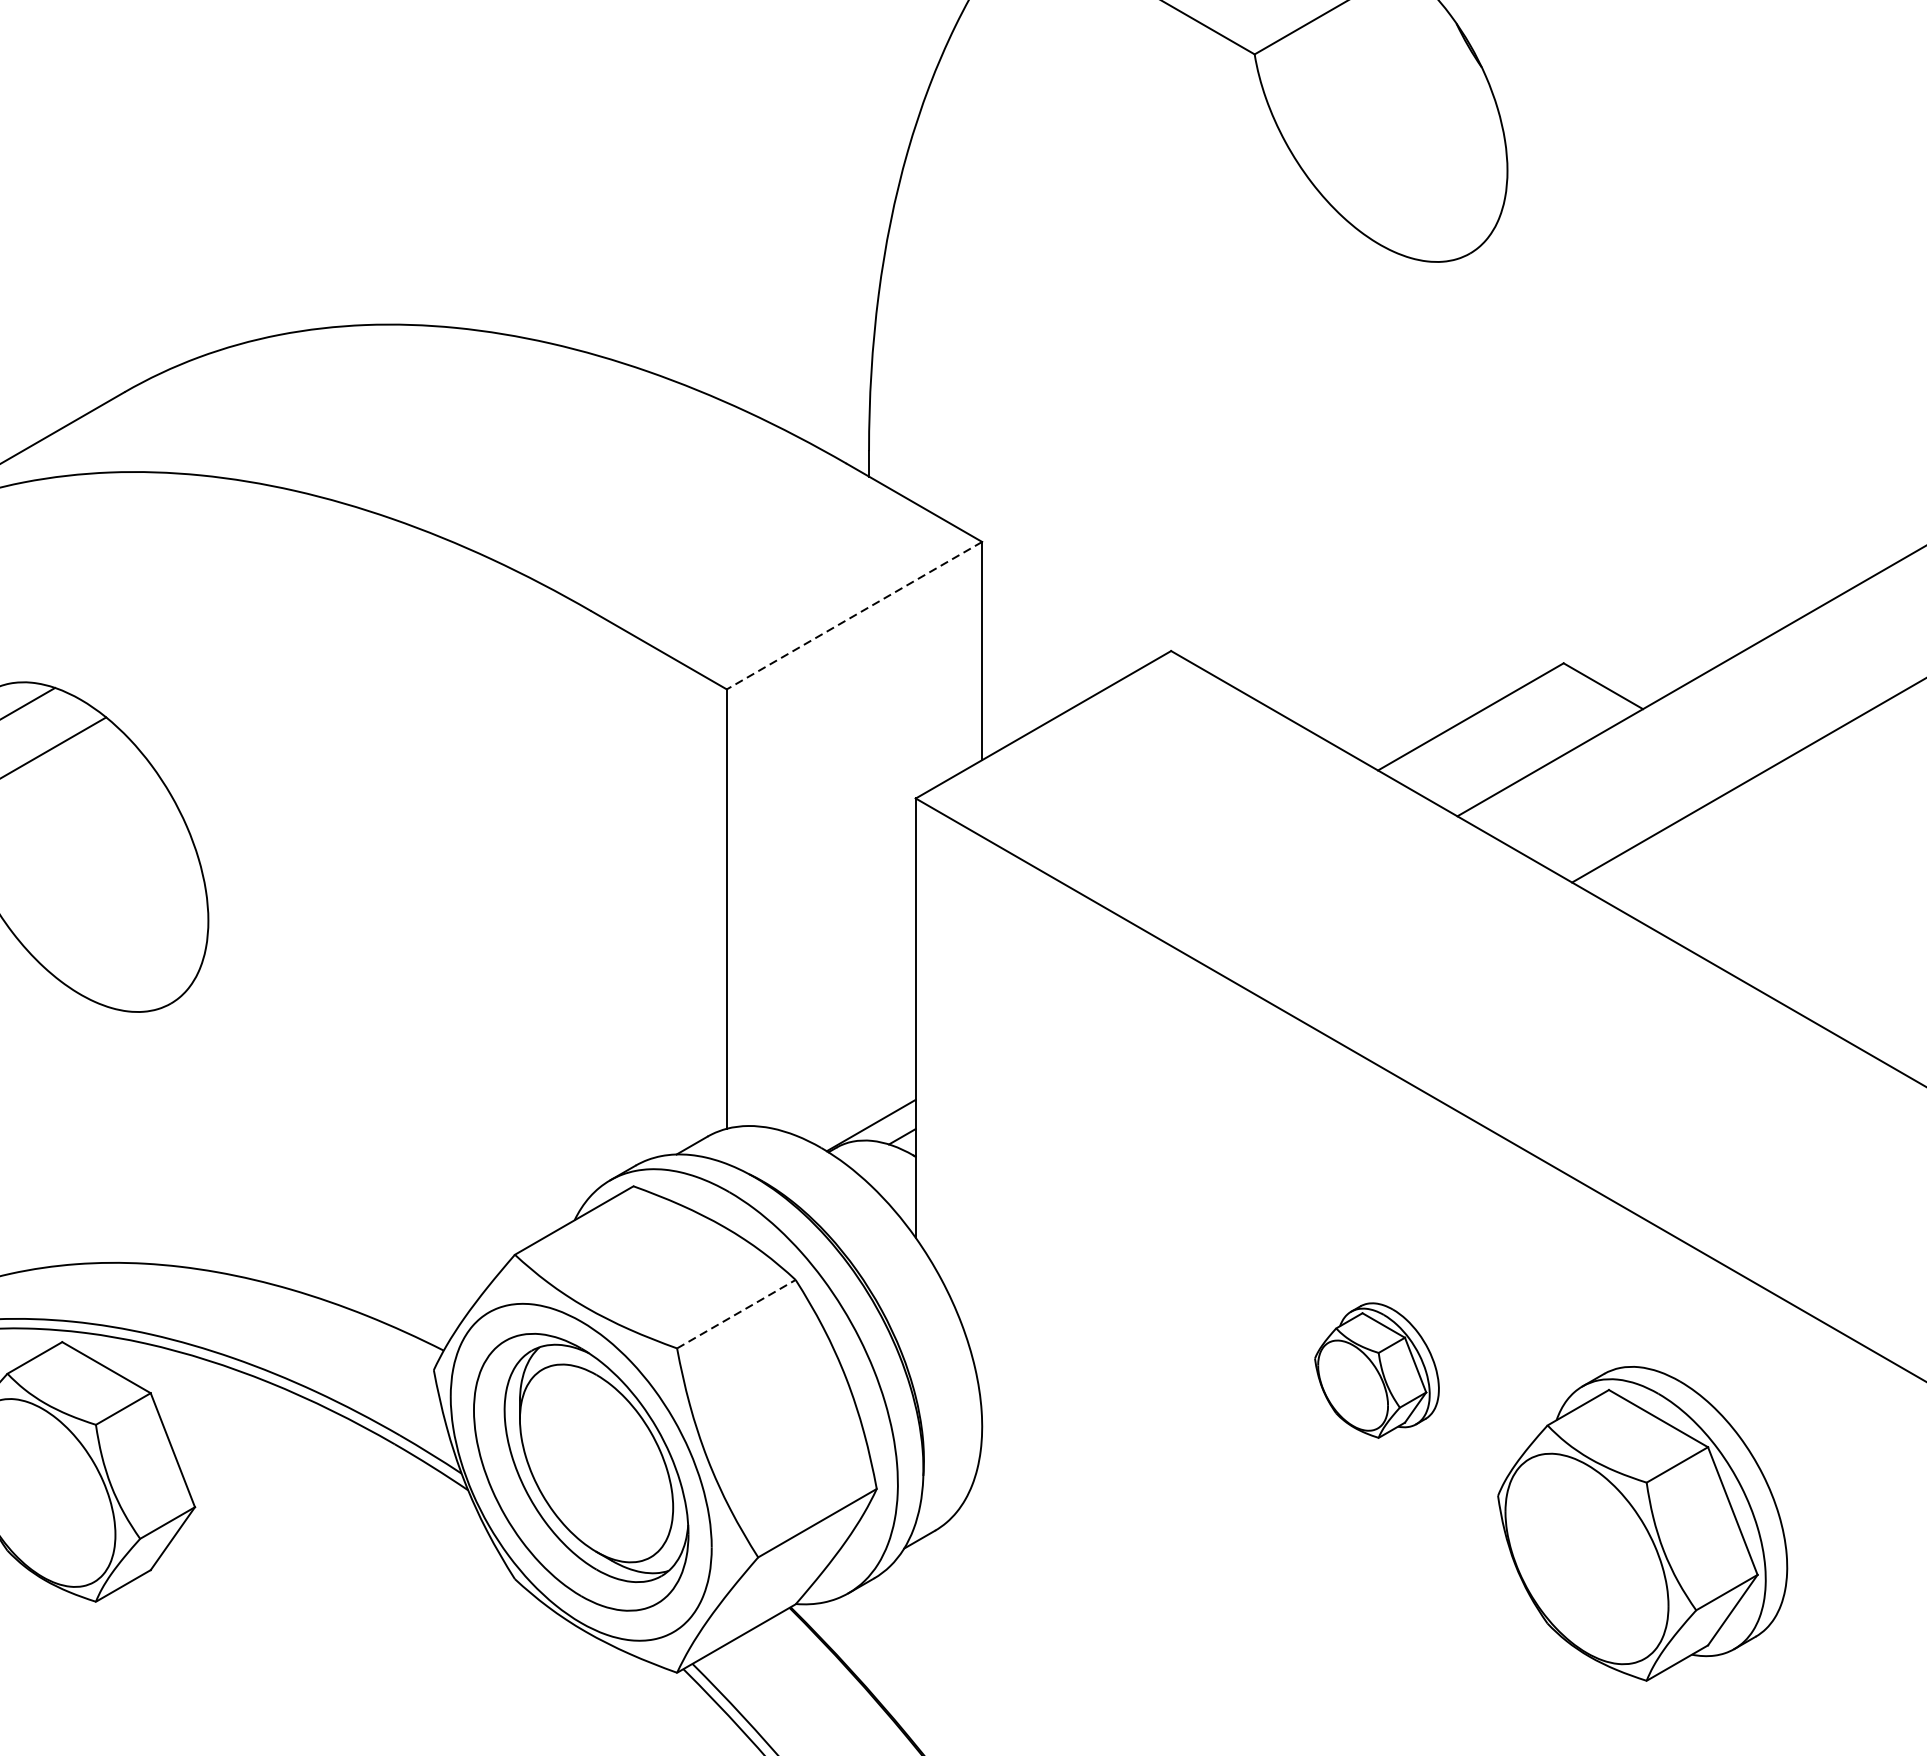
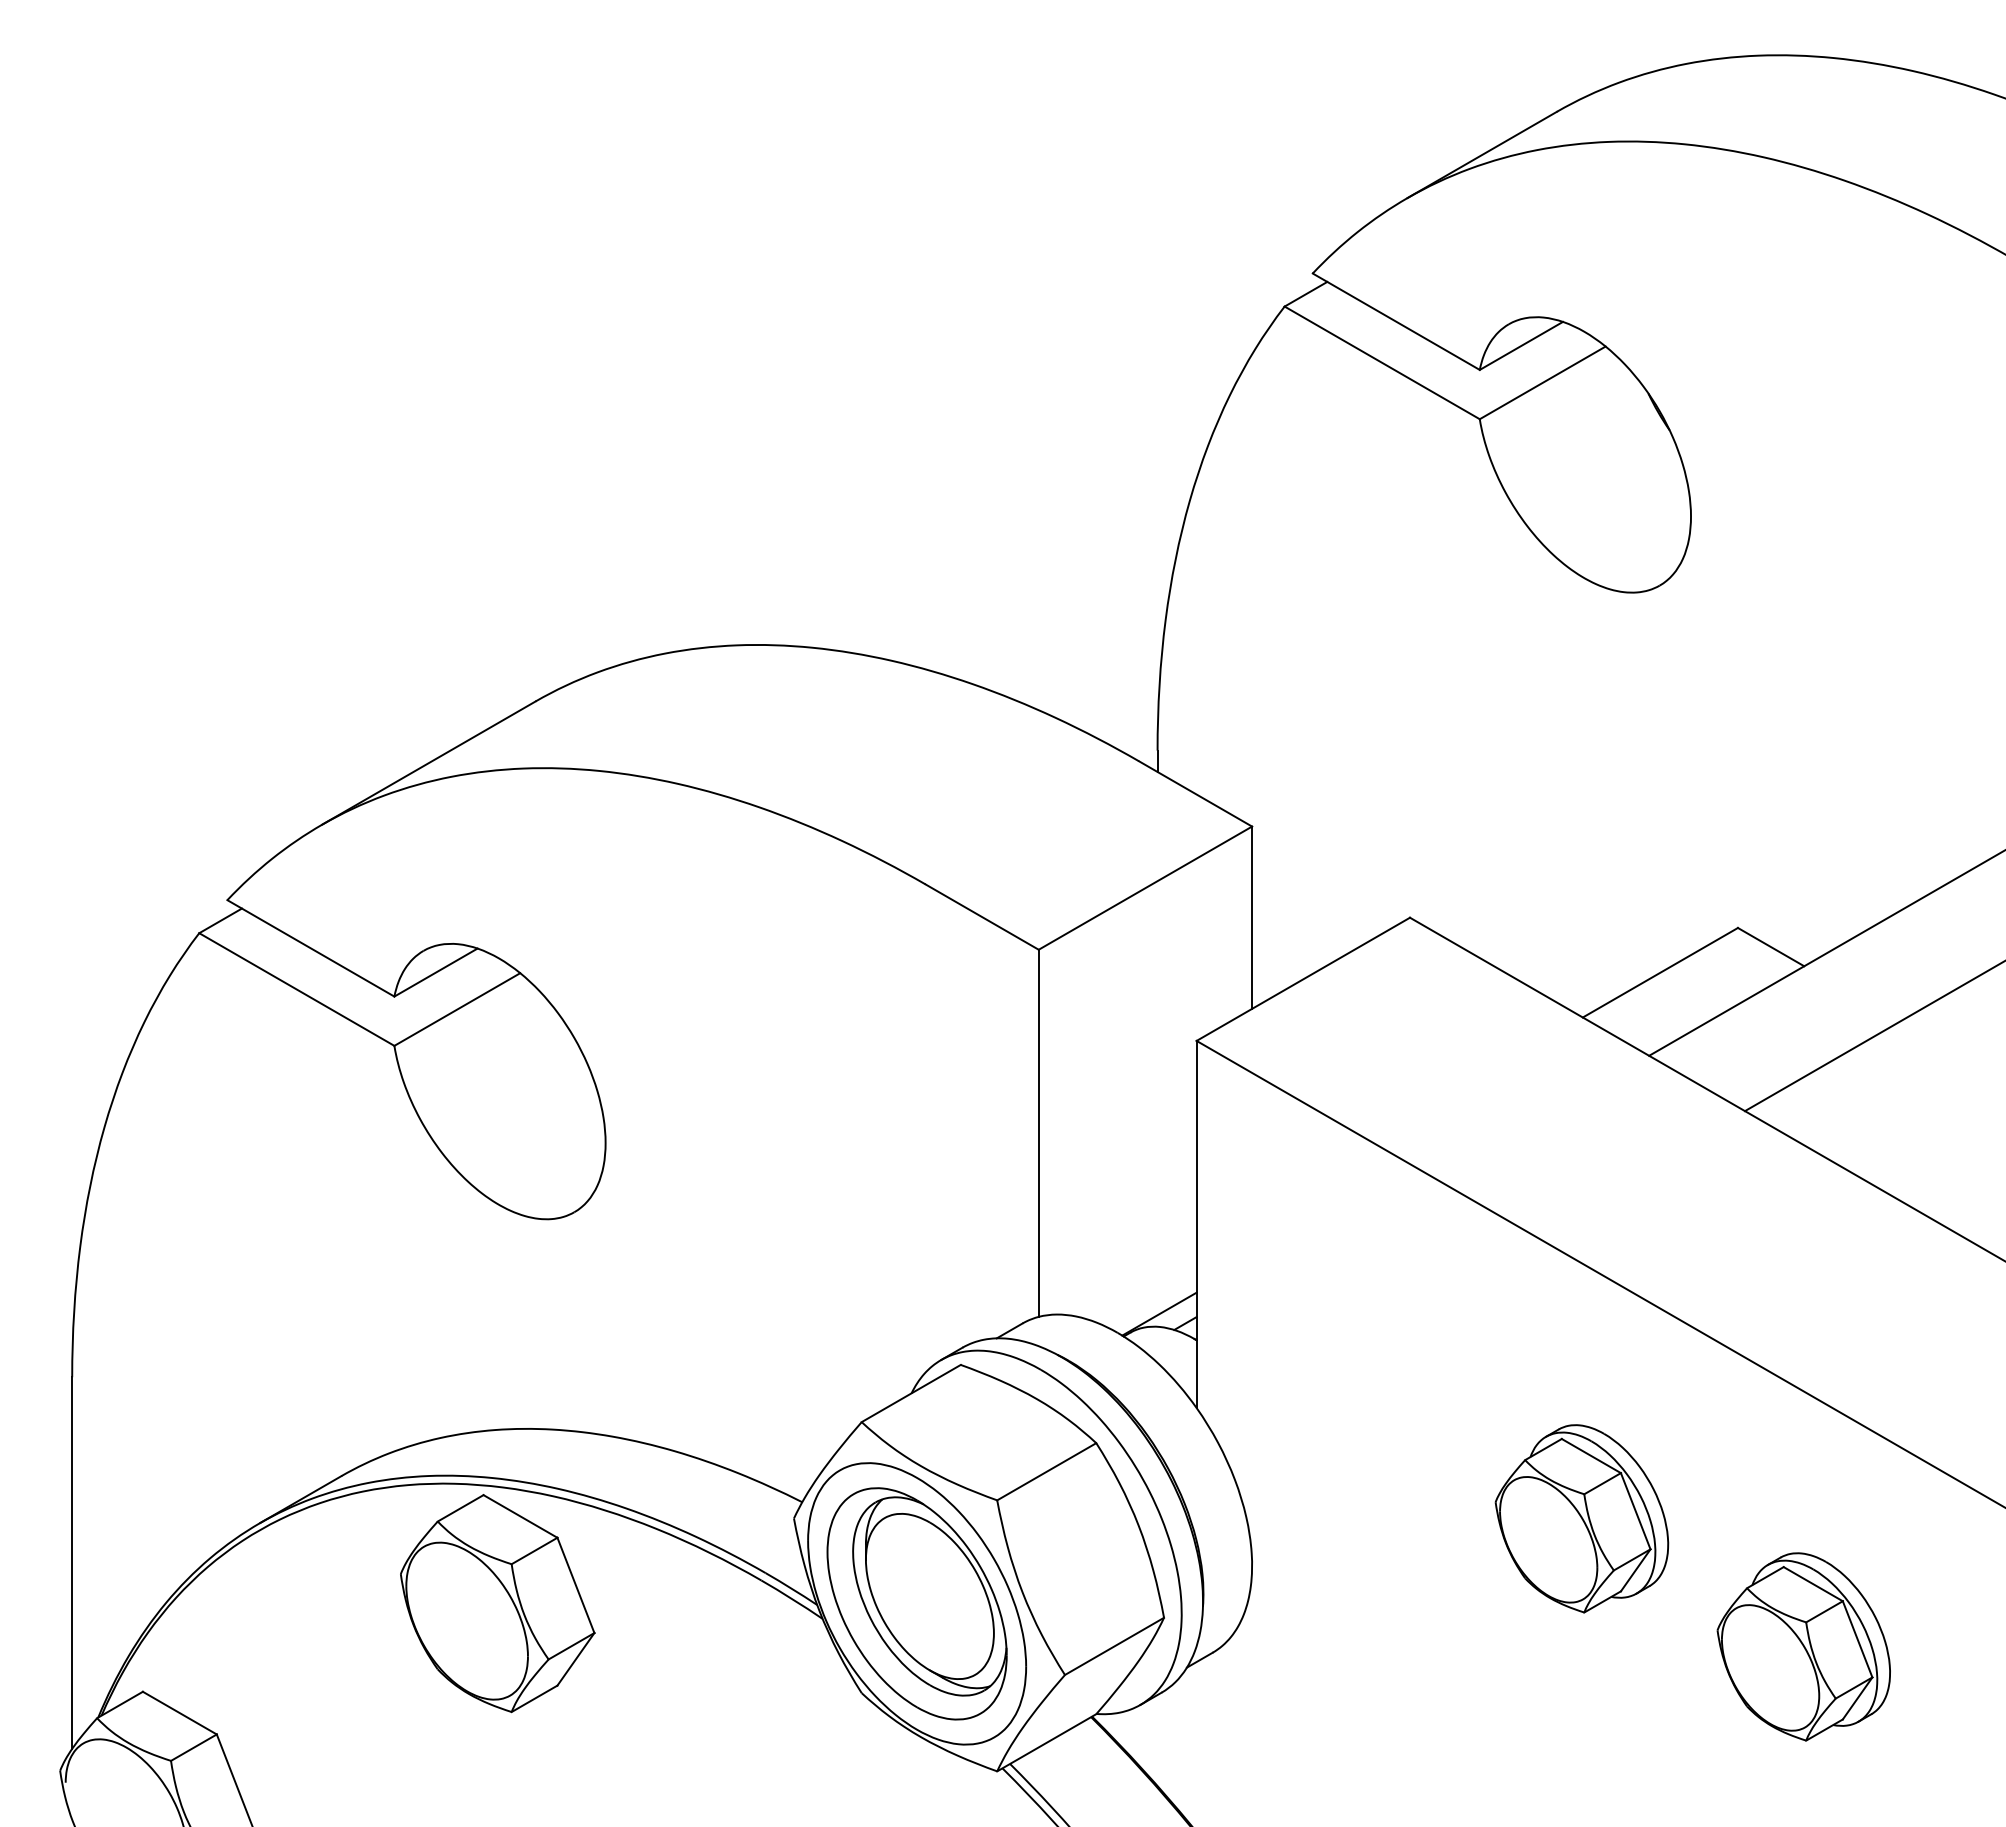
line: (854, 616) -> (1145, 888), dashed -> solid
line: (737, 1313) -> (1047, 1471), dashed -> solid
part: (1376, 1370) -> (1581, 1518), size x1.67
part: (1642, 1523) -> (1803, 1646), size x0.71

